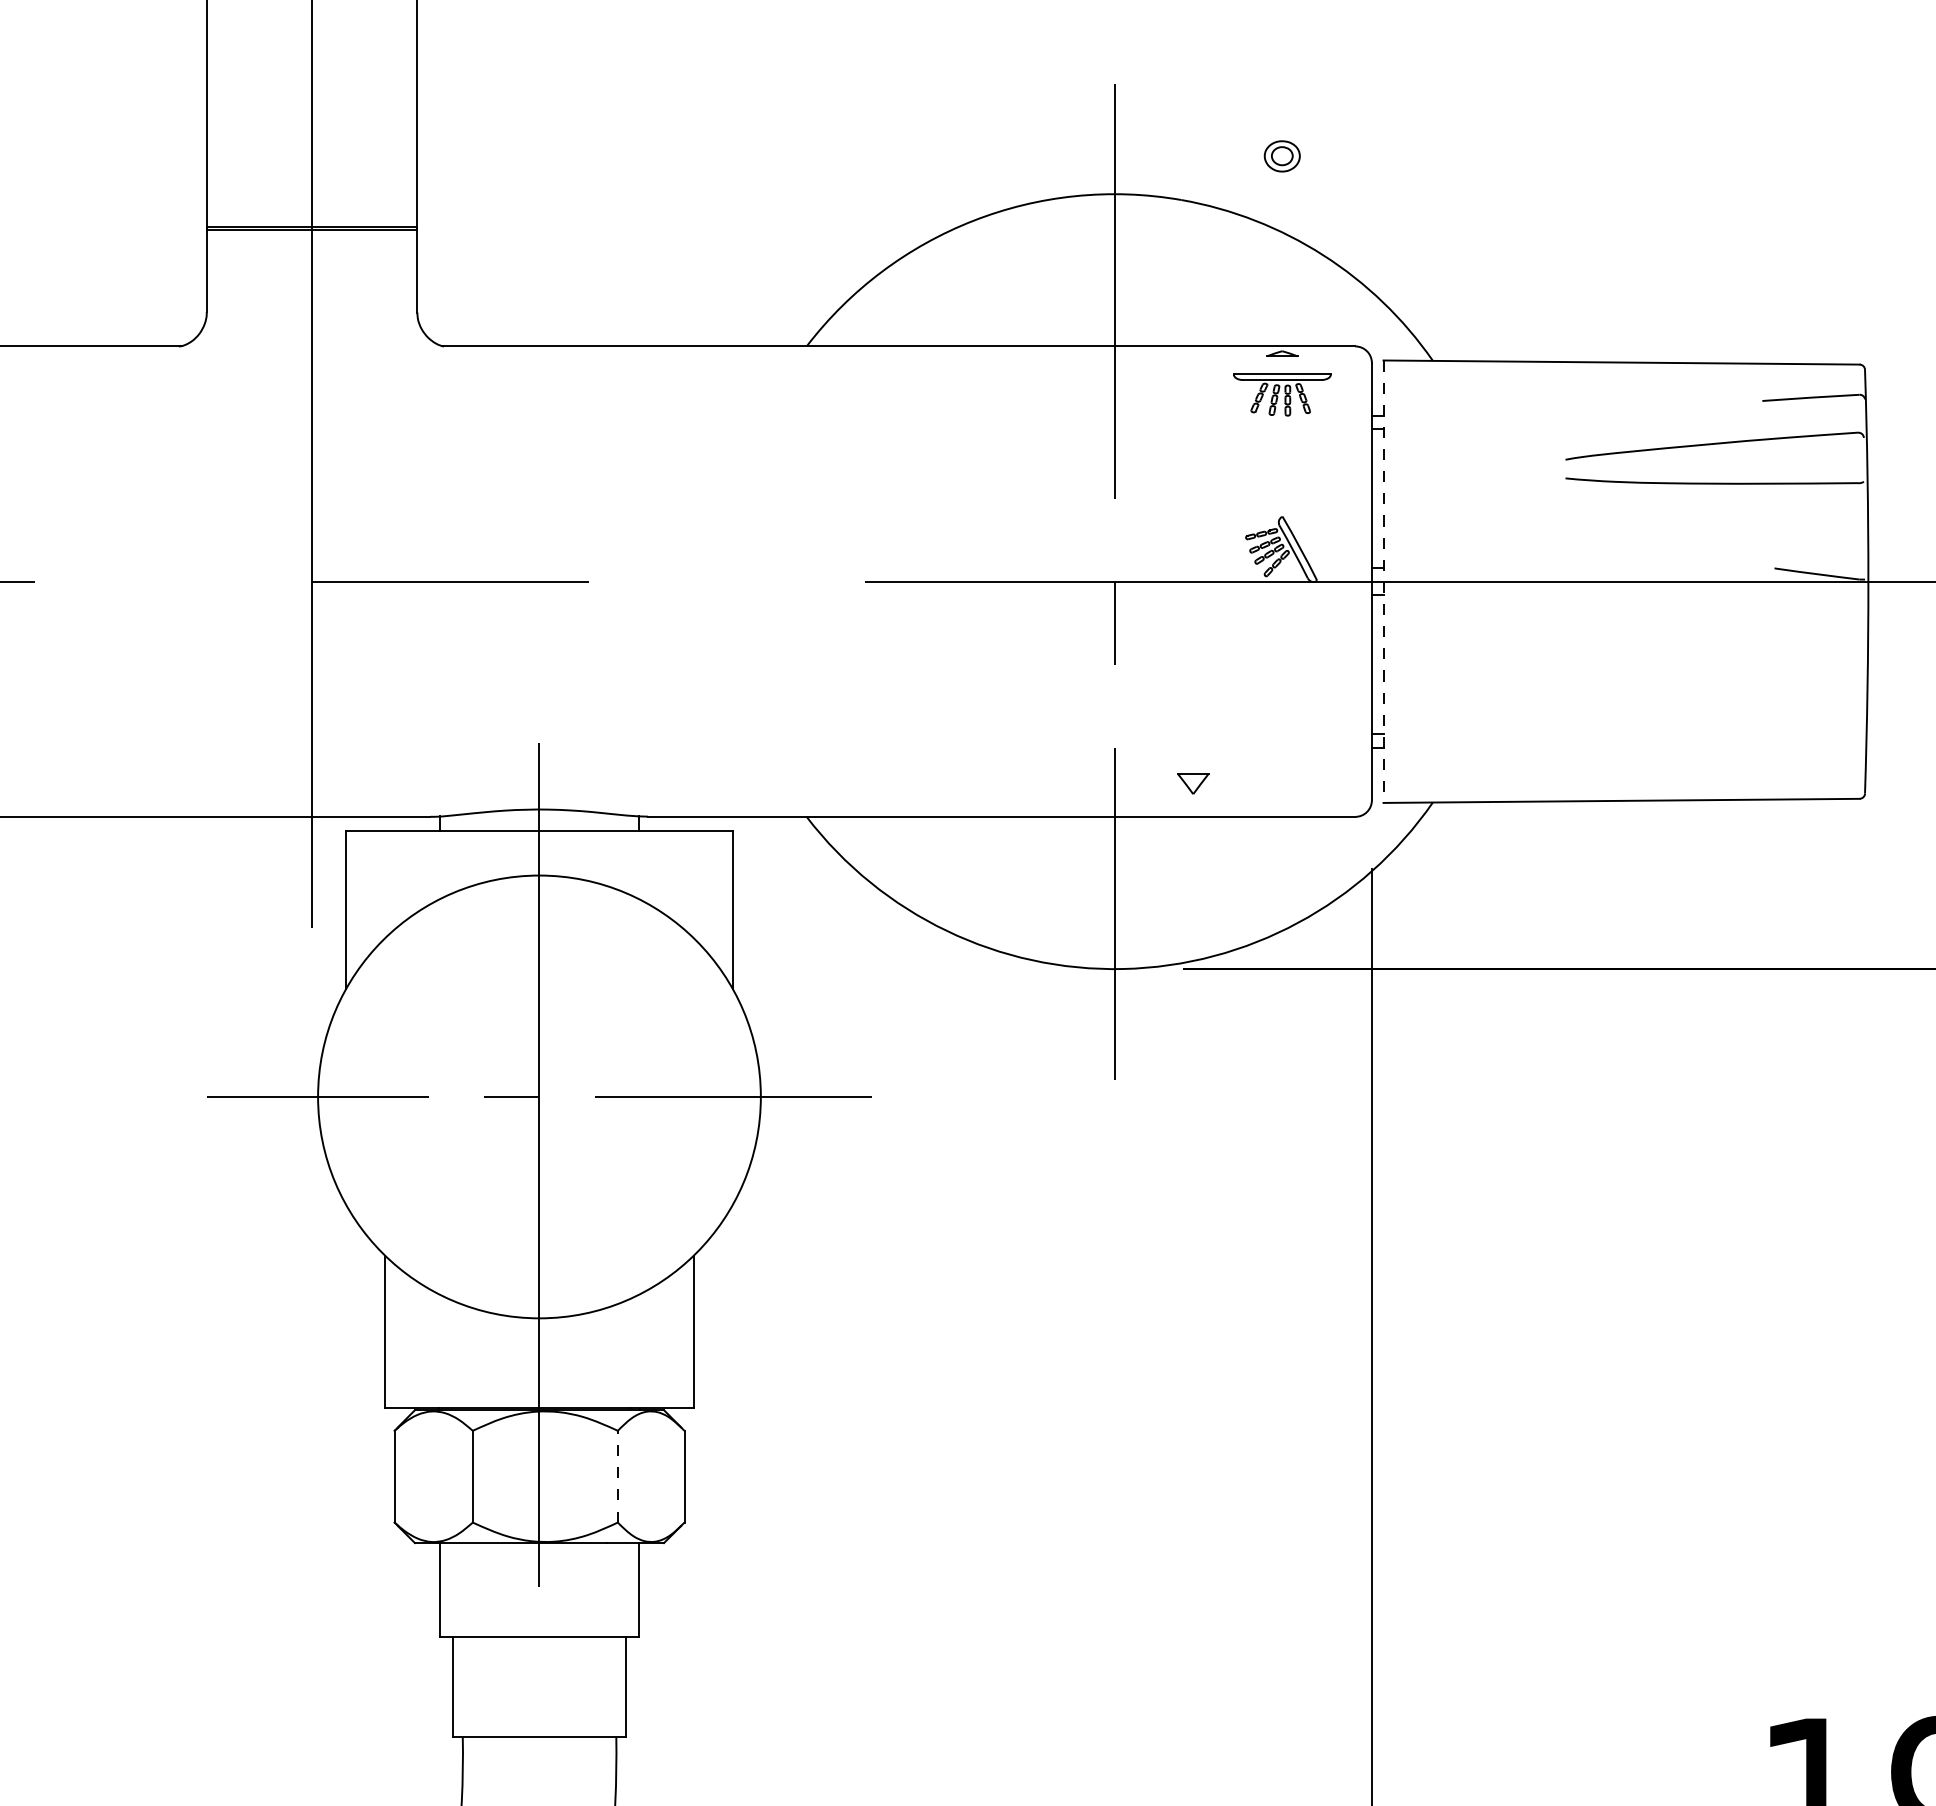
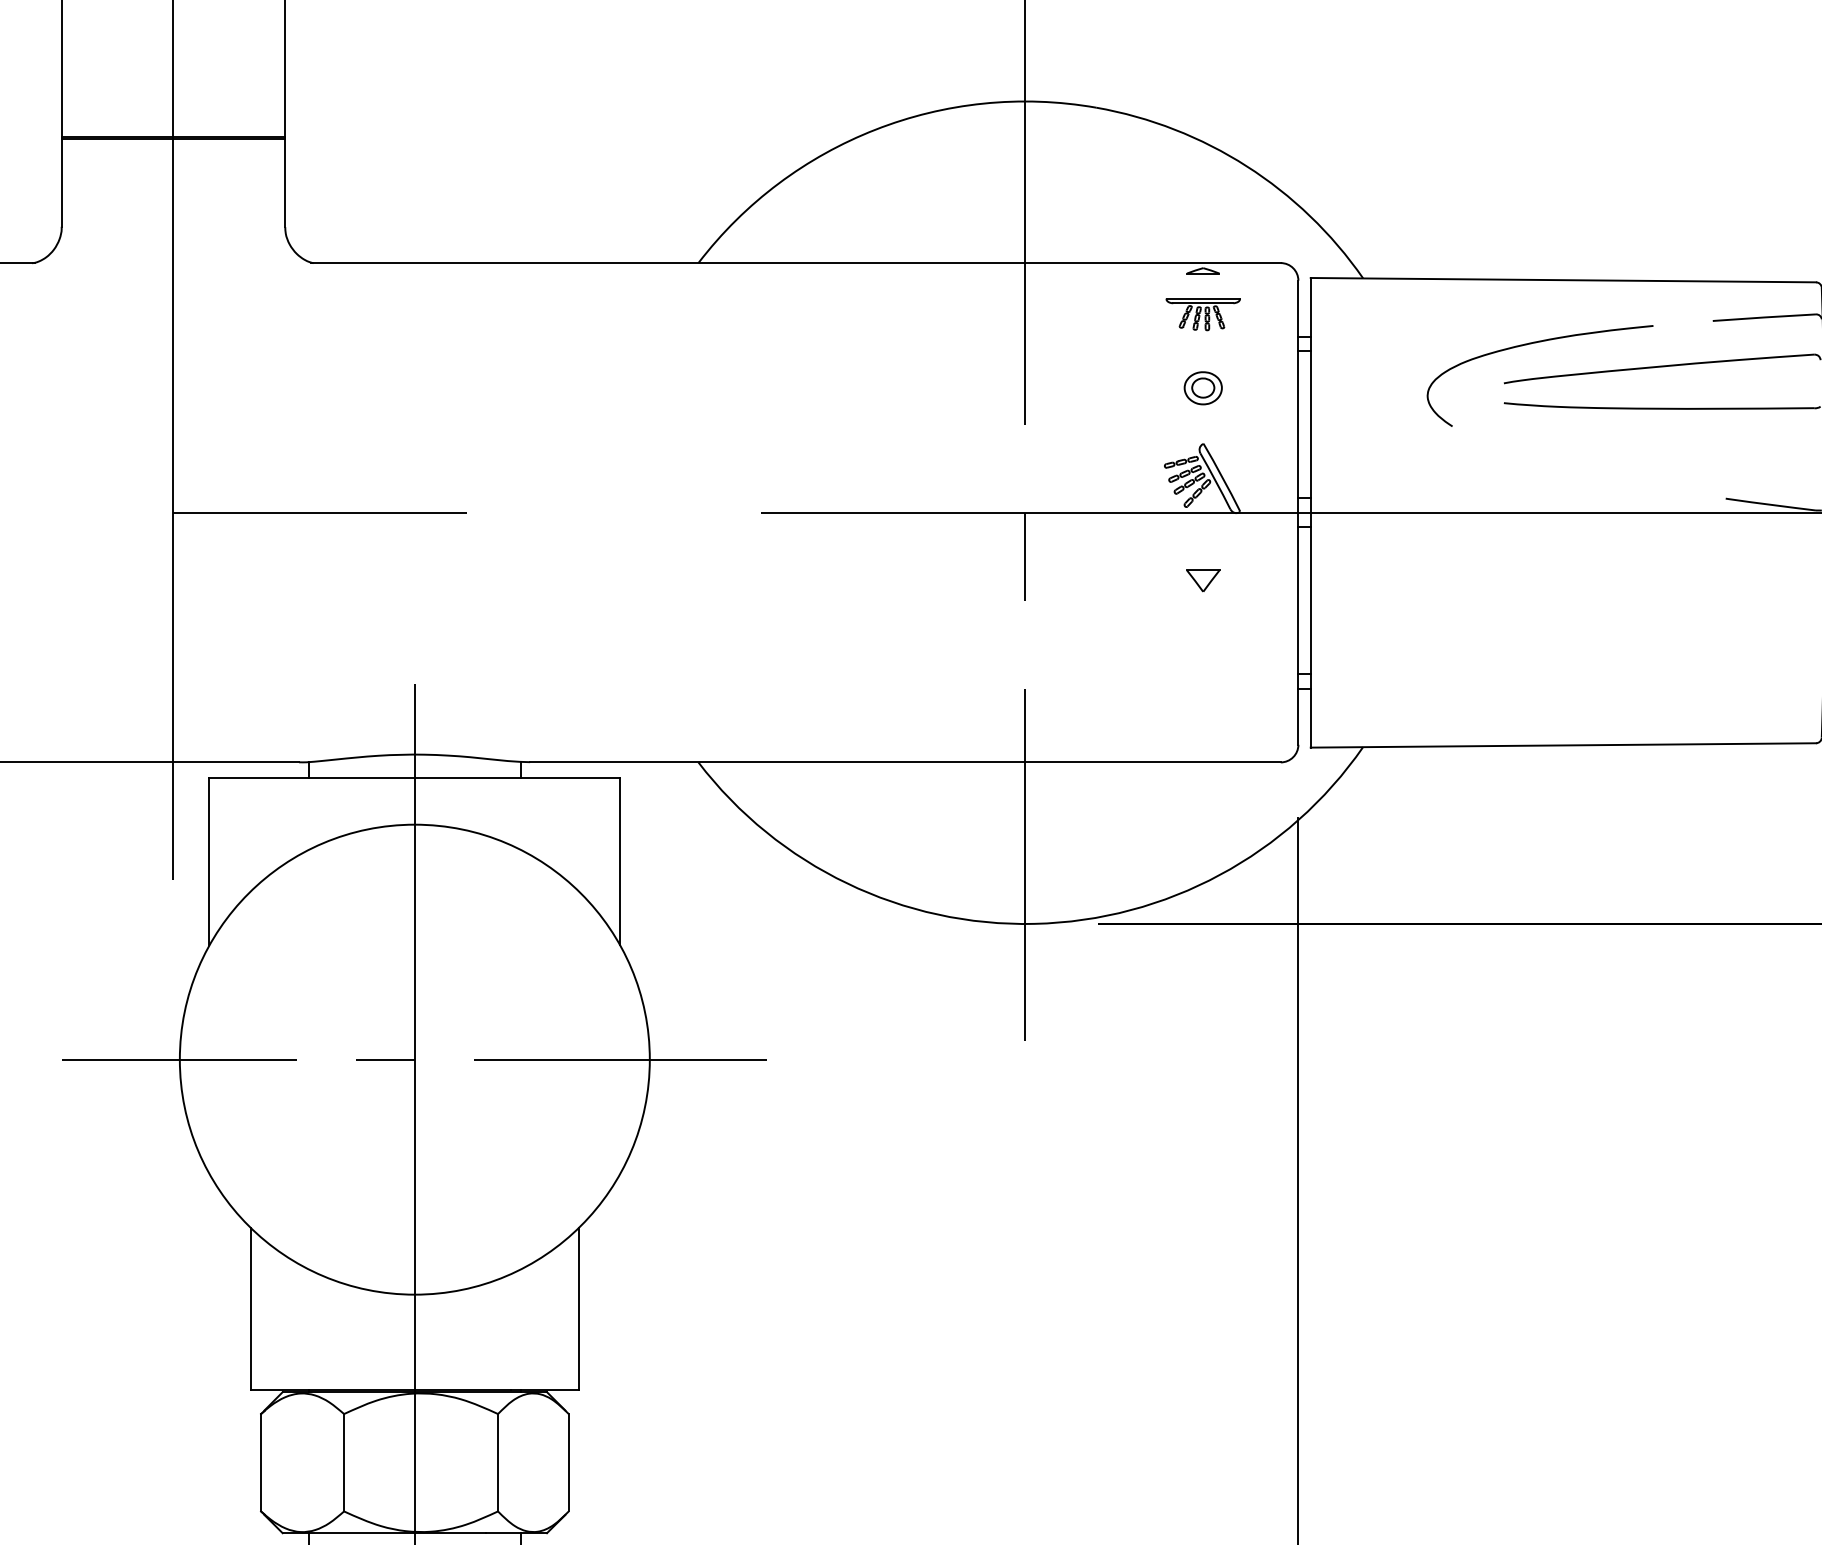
part: (1281, 156) -> (1202, 388), moved
part: (1281, 394) -> (1202, 314), size x0.71
curve: (1590, 423) -> (1530, 344), added
line: (1383, 582) -> (1310, 513), dashed -> solid
part: (1193, 783) -> (1203, 580), moved
line: (617, 1476) -> (497, 1462), dashed -> solid

